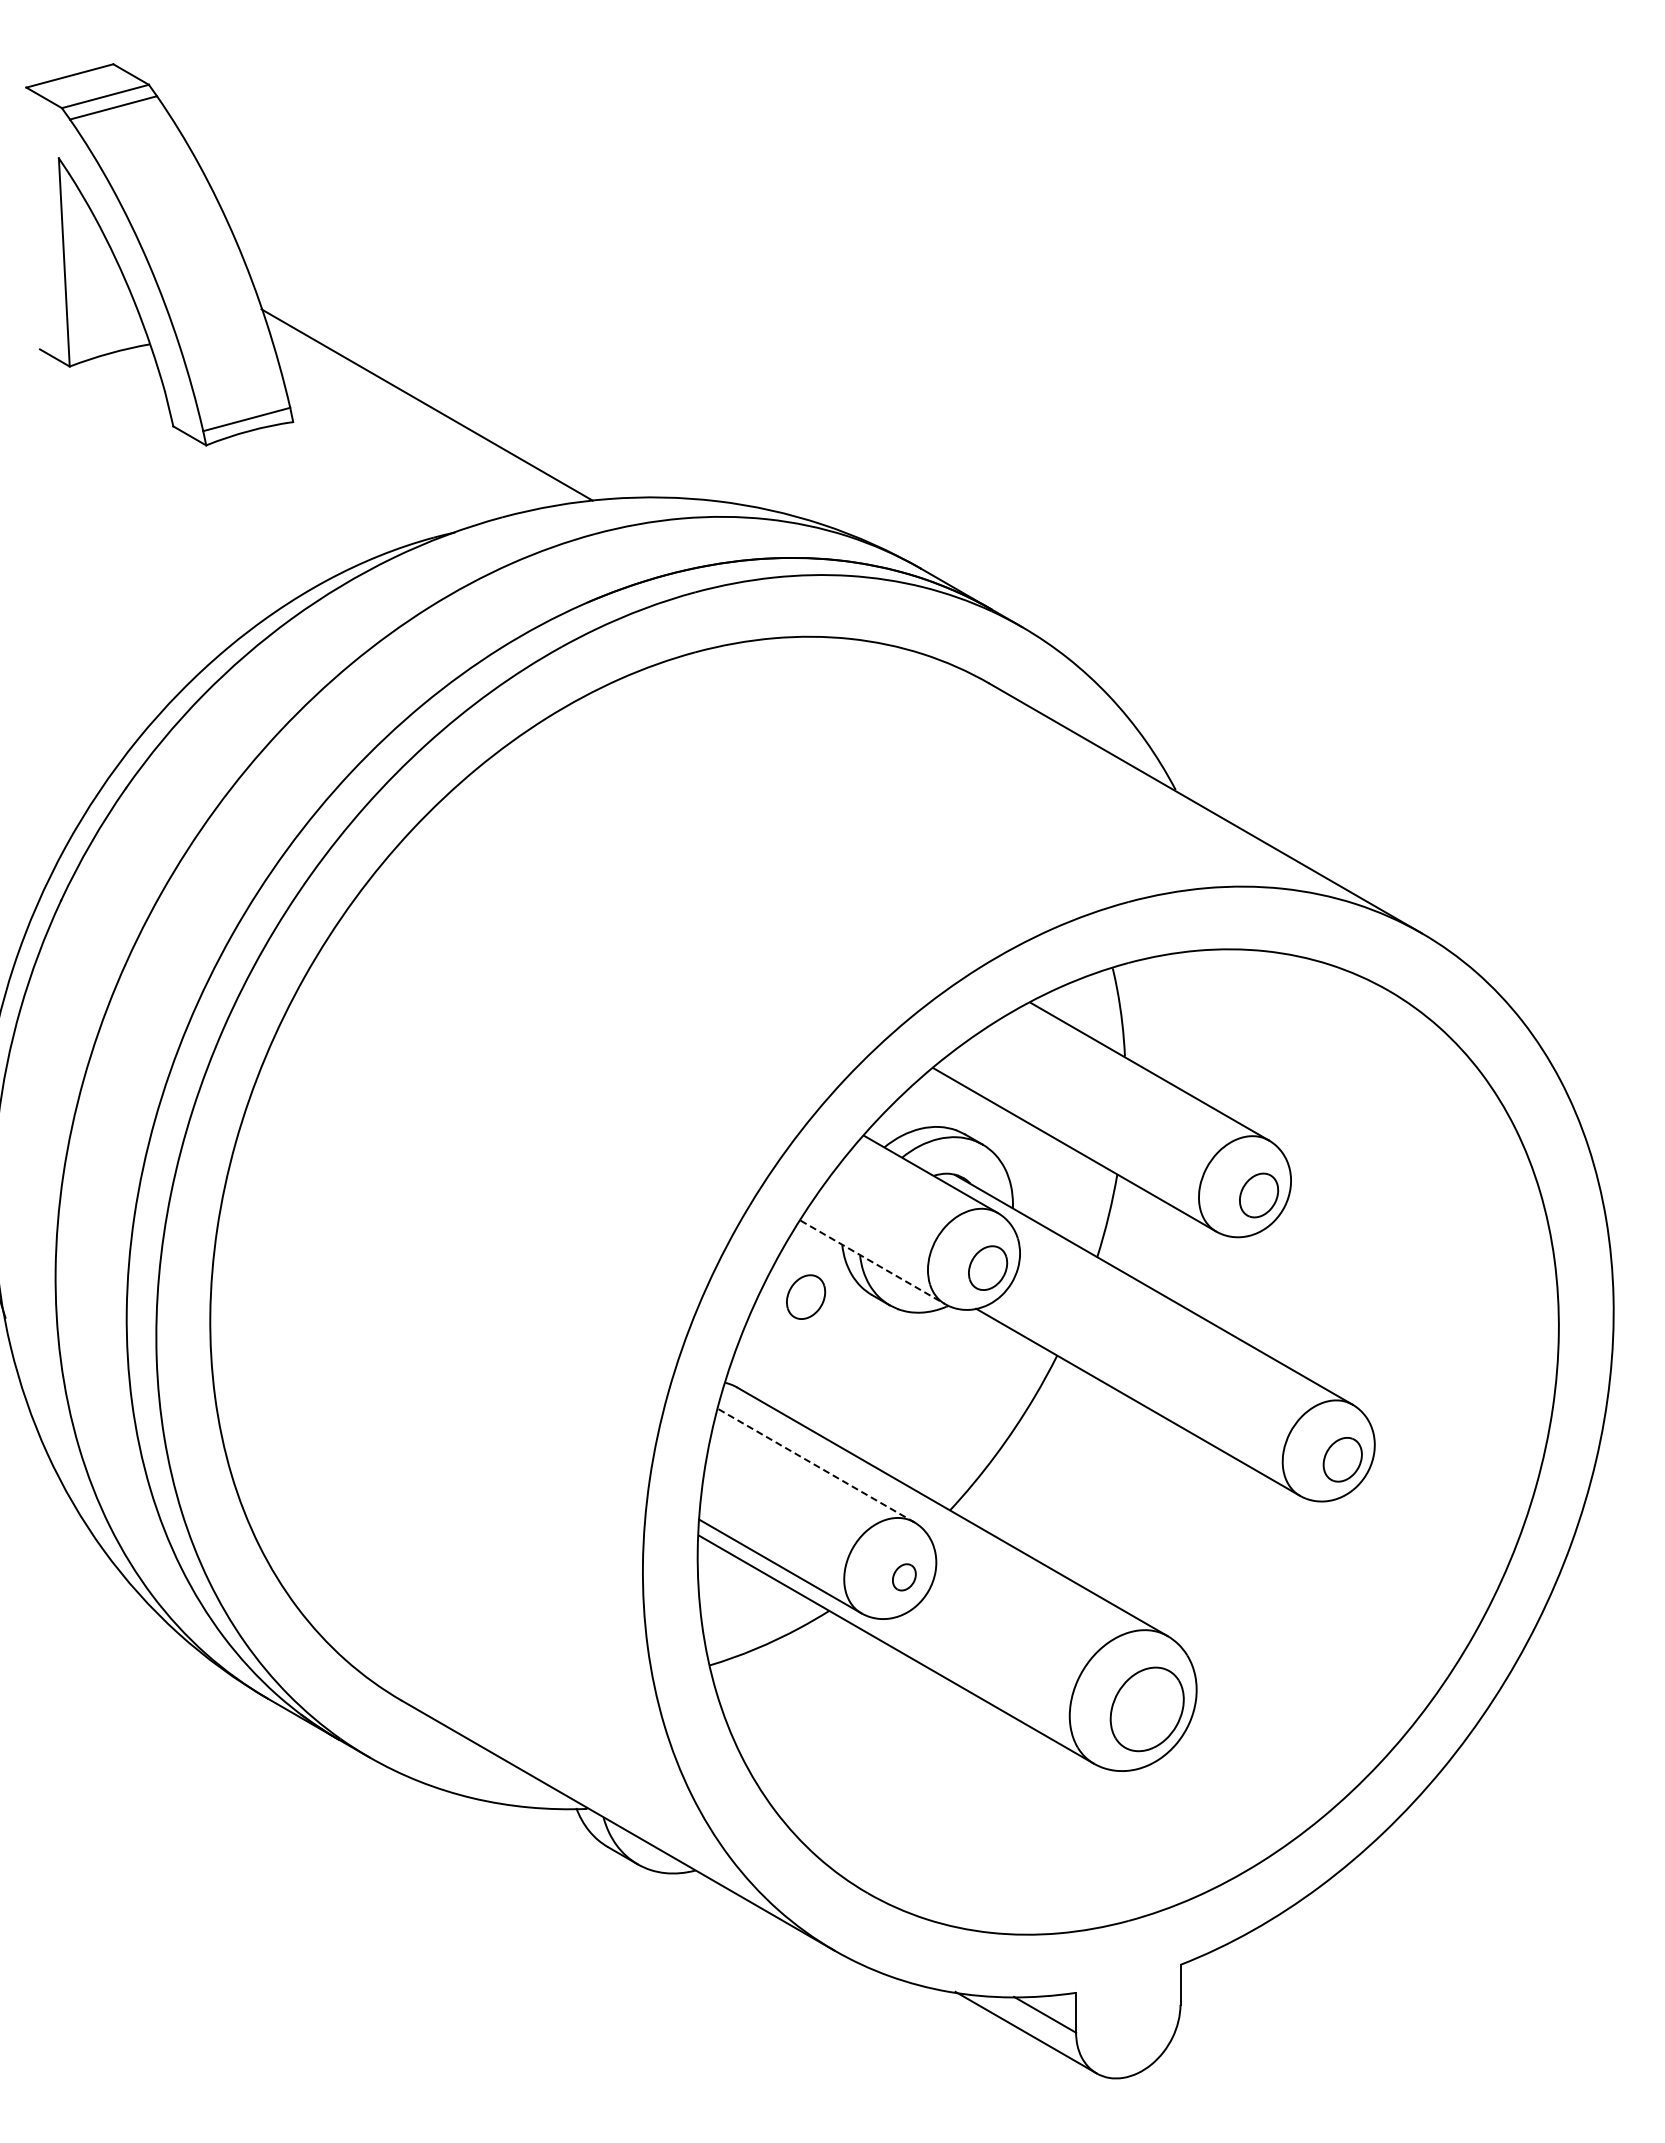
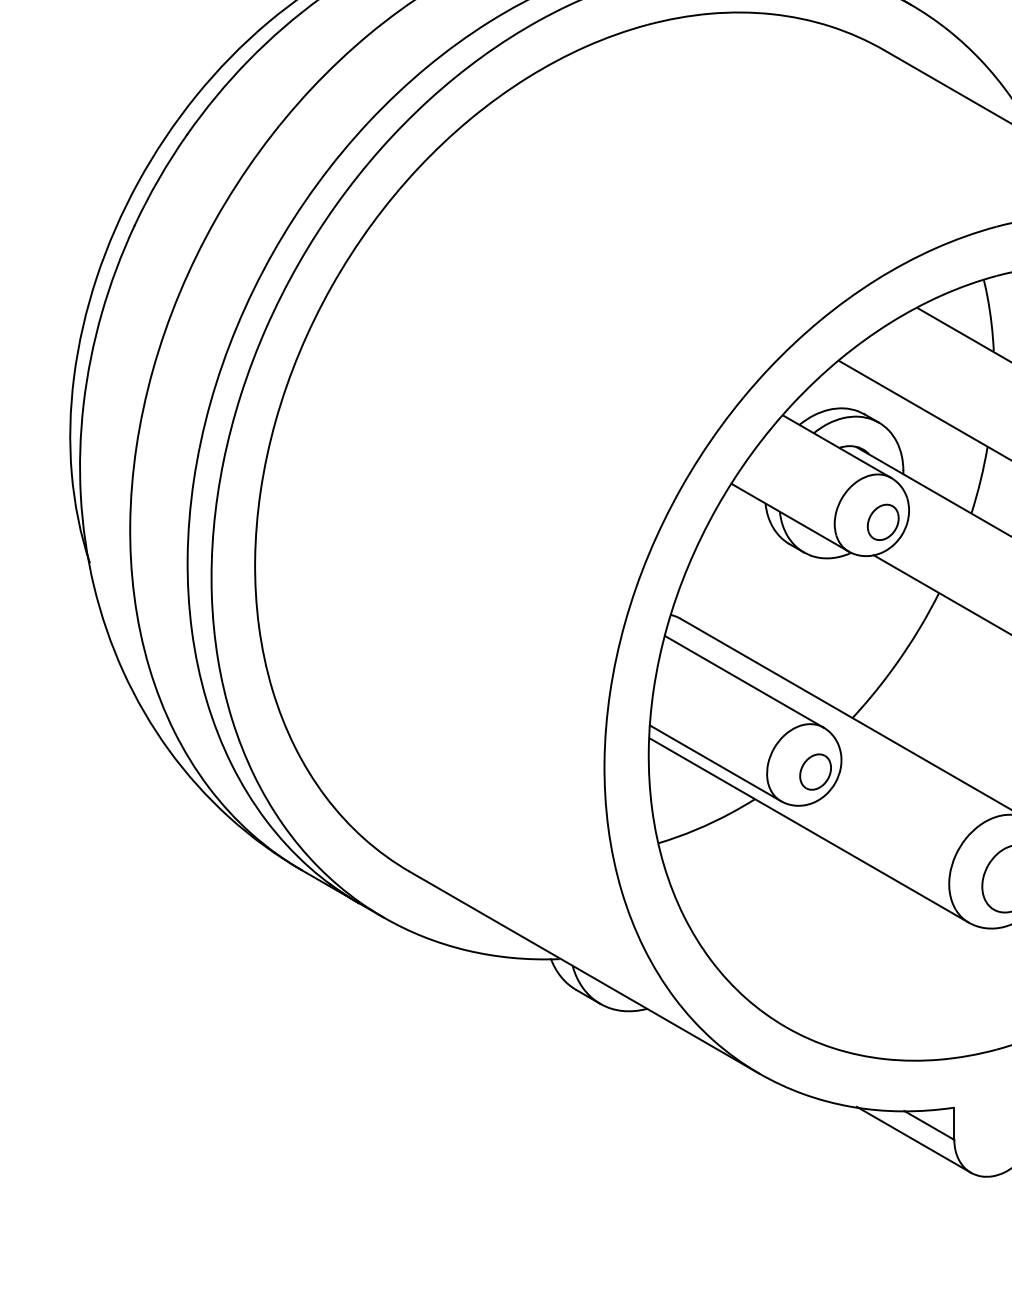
line: (872, 1262) -> (789, 517), dashed -> solid
part: (806, 1296) -> (736, 545), removed
line: (816, 1465) -> (744, 681), dashed -> solid
part: (904, 1577) -> (815, 772), size x1.67

